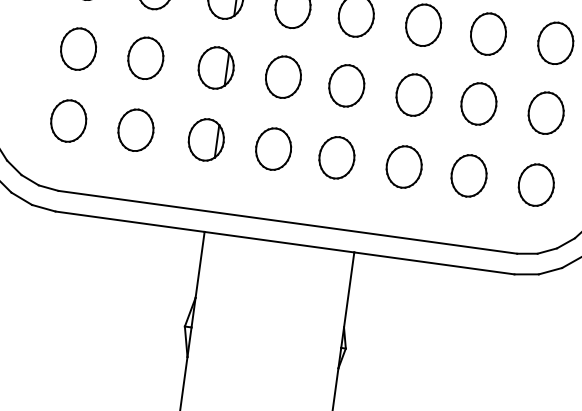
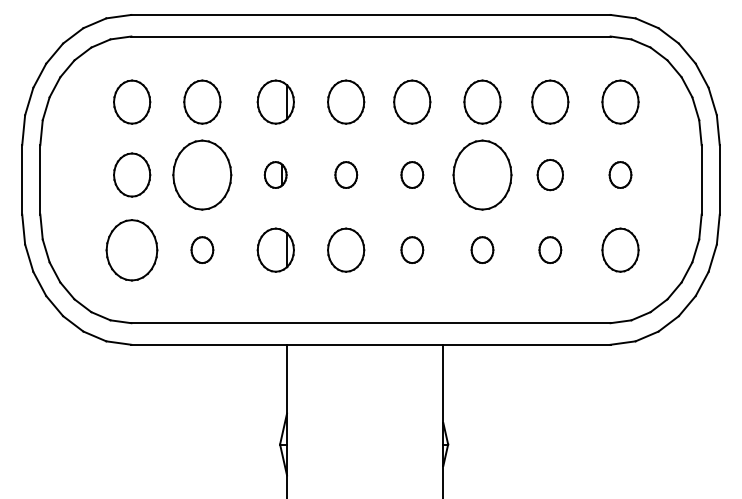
part: (146, 57) -> (202, 174), size x1.6
part: (215, 67) -> (275, 174), size x0.6
part: (283, 76) -> (346, 174), size x0.6
part: (347, 85) -> (412, 174), size x0.6
part: (414, 94) -> (482, 174), size x1.6
part: (479, 103) -> (550, 174), size x0.7
part: (546, 112) -> (620, 174), size x0.6
part: (69, 120) -> (132, 249), size x1.4
part: (136, 129) -> (202, 249), size x0.6
part: (337, 157) -> (412, 249), size x0.6
part: (404, 166) -> (482, 249), size x0.6
part: (469, 175) -> (550, 249), size x0.6

